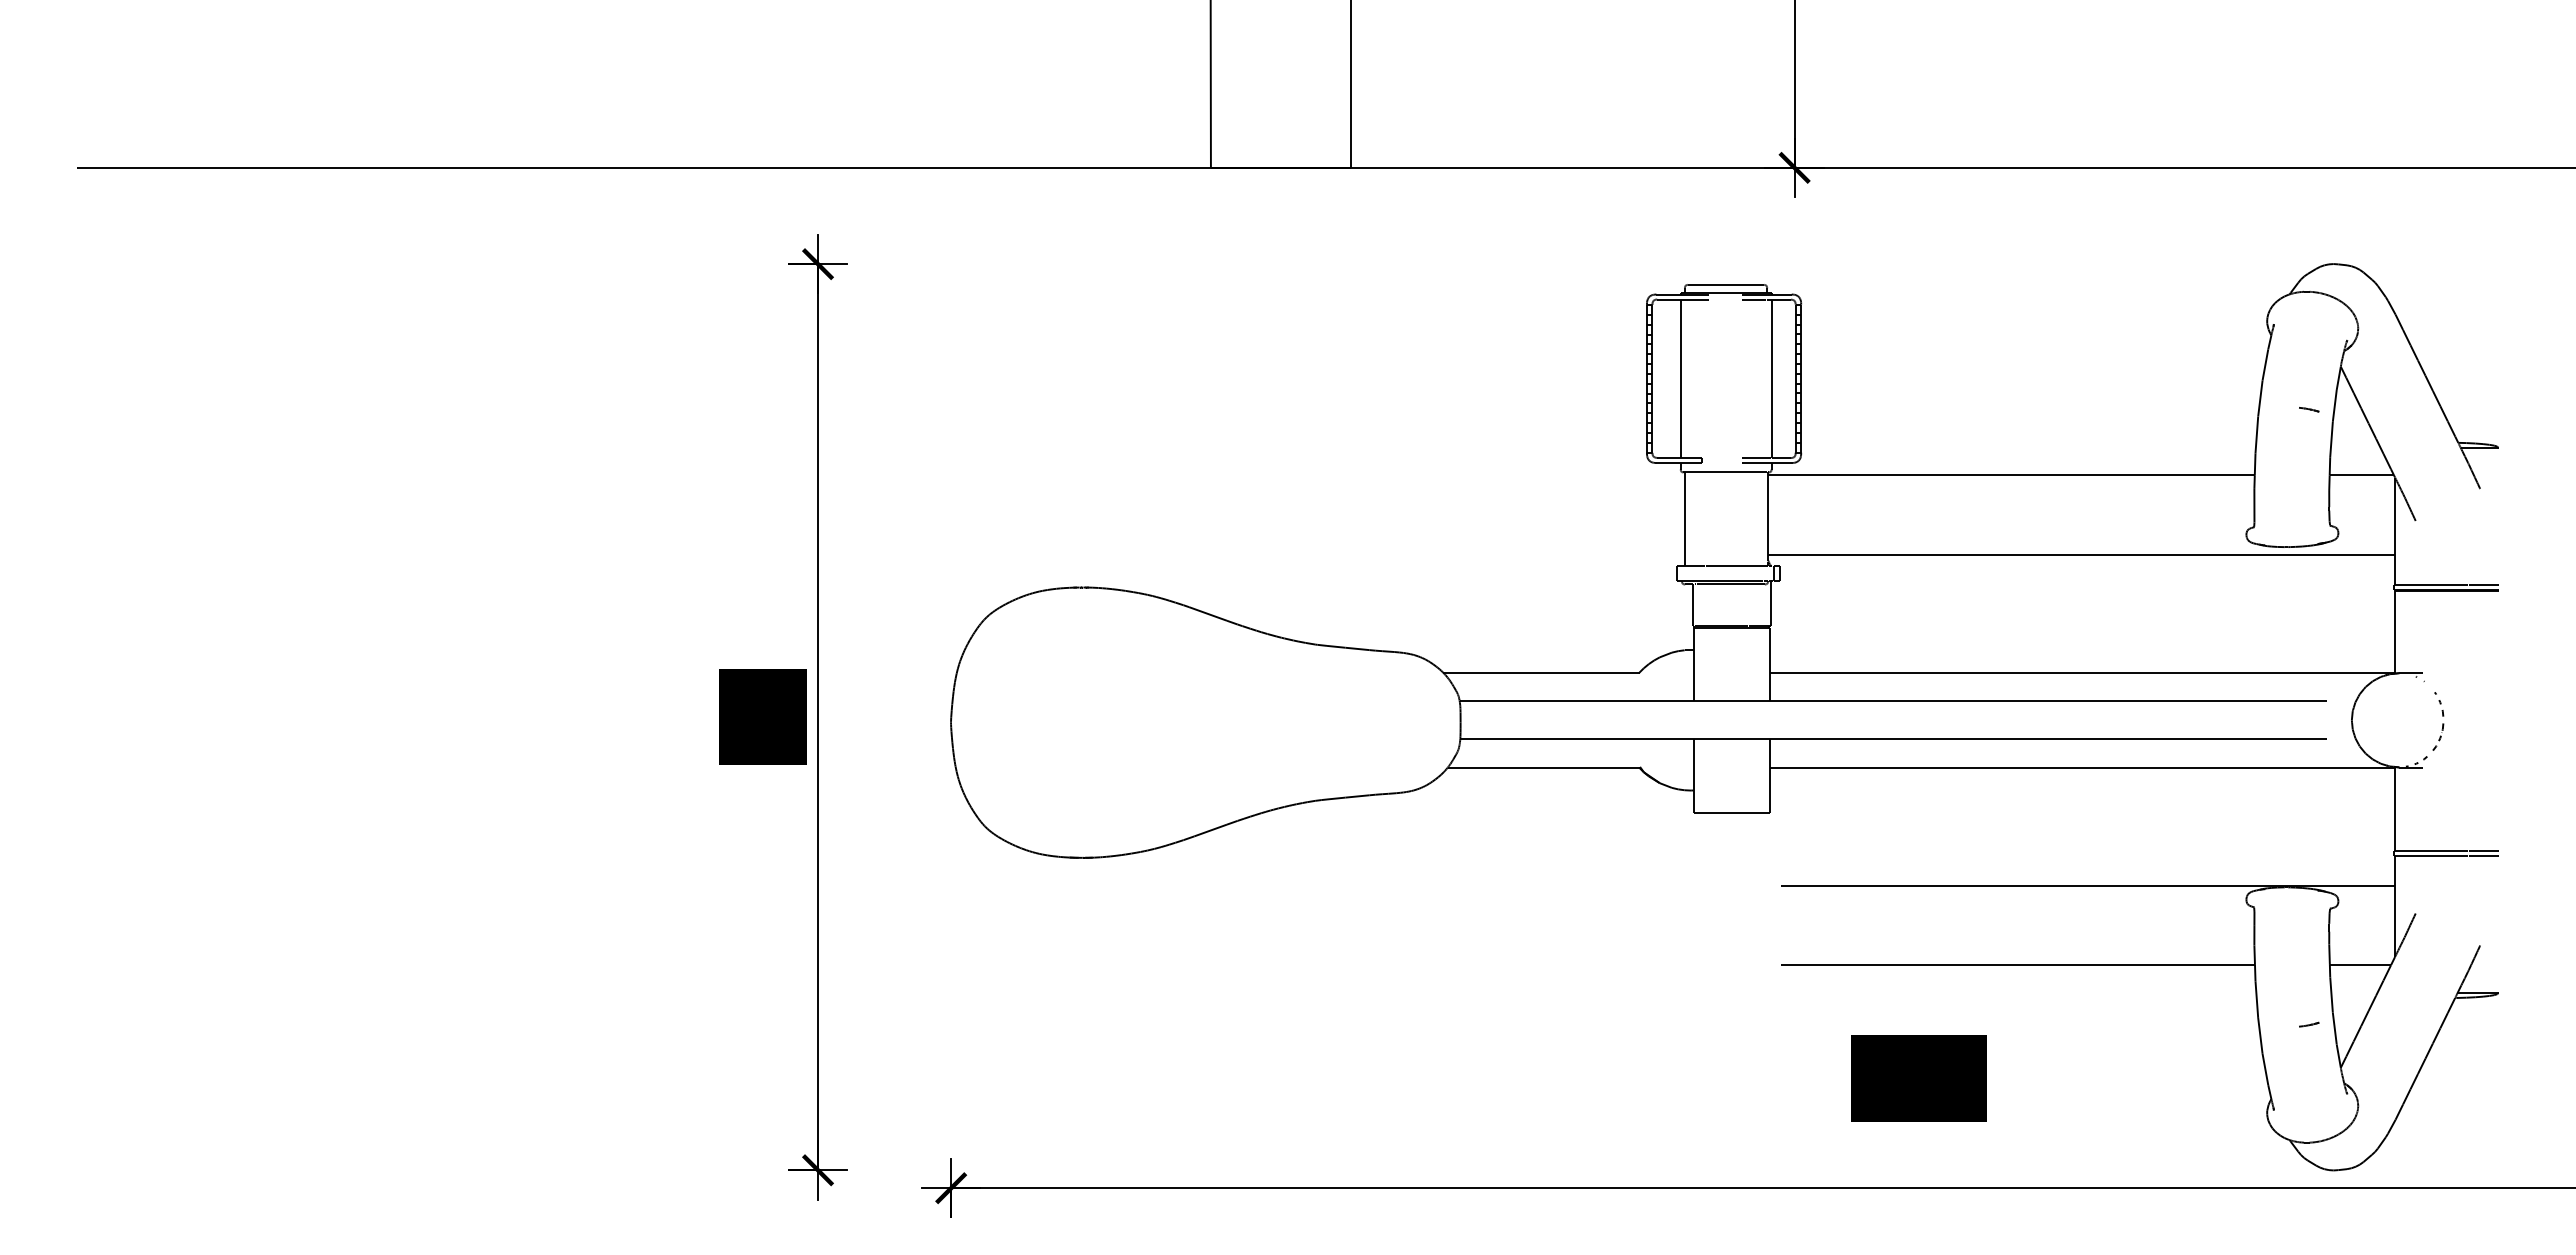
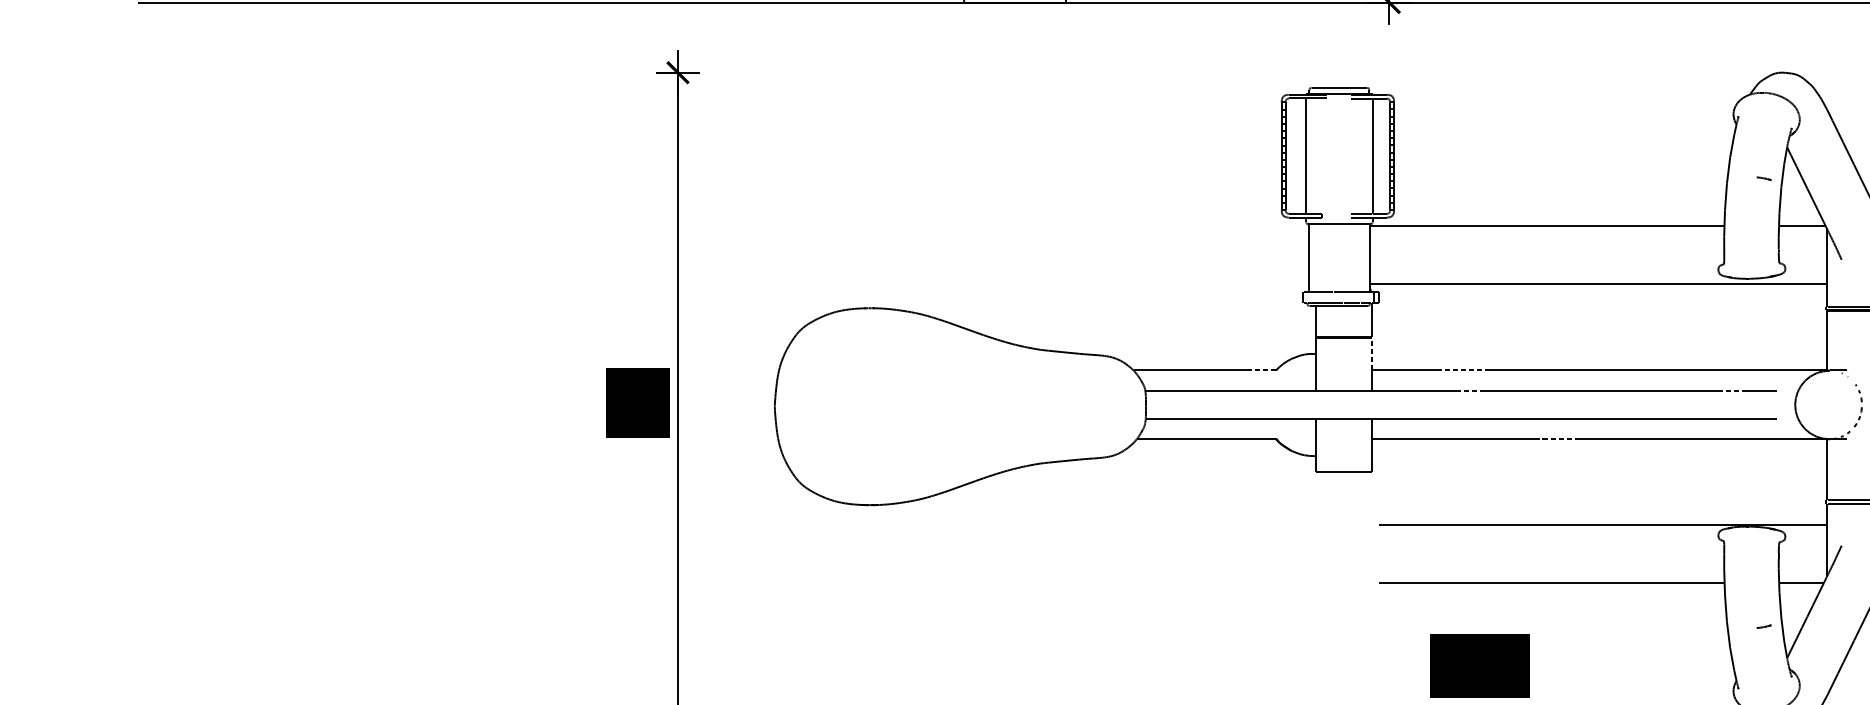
line: (1770, 650) -> (1371, 354), solid -> dashed
line: (1619, 672) -> (1261, 370), solid -> dashed
line: (1900, 672) -> (1466, 370), solid -> dashed
line: (1907, 700) -> (1471, 390), solid -> dashed
line: (2265, 700) -> (1732, 390), solid -> dashed
line: (2026, 767) -> (1558, 439), solid -> dashed

